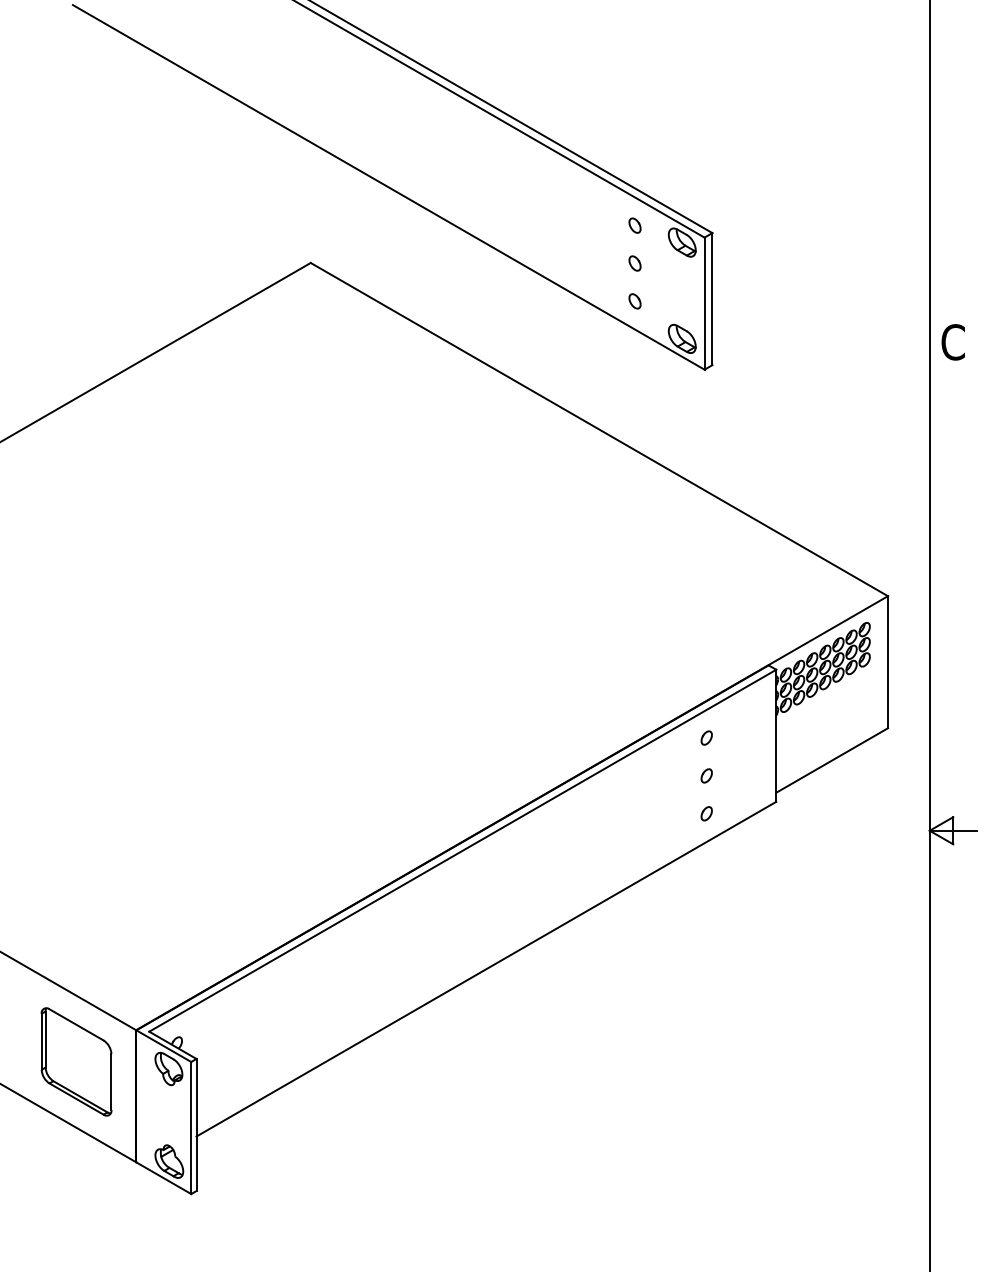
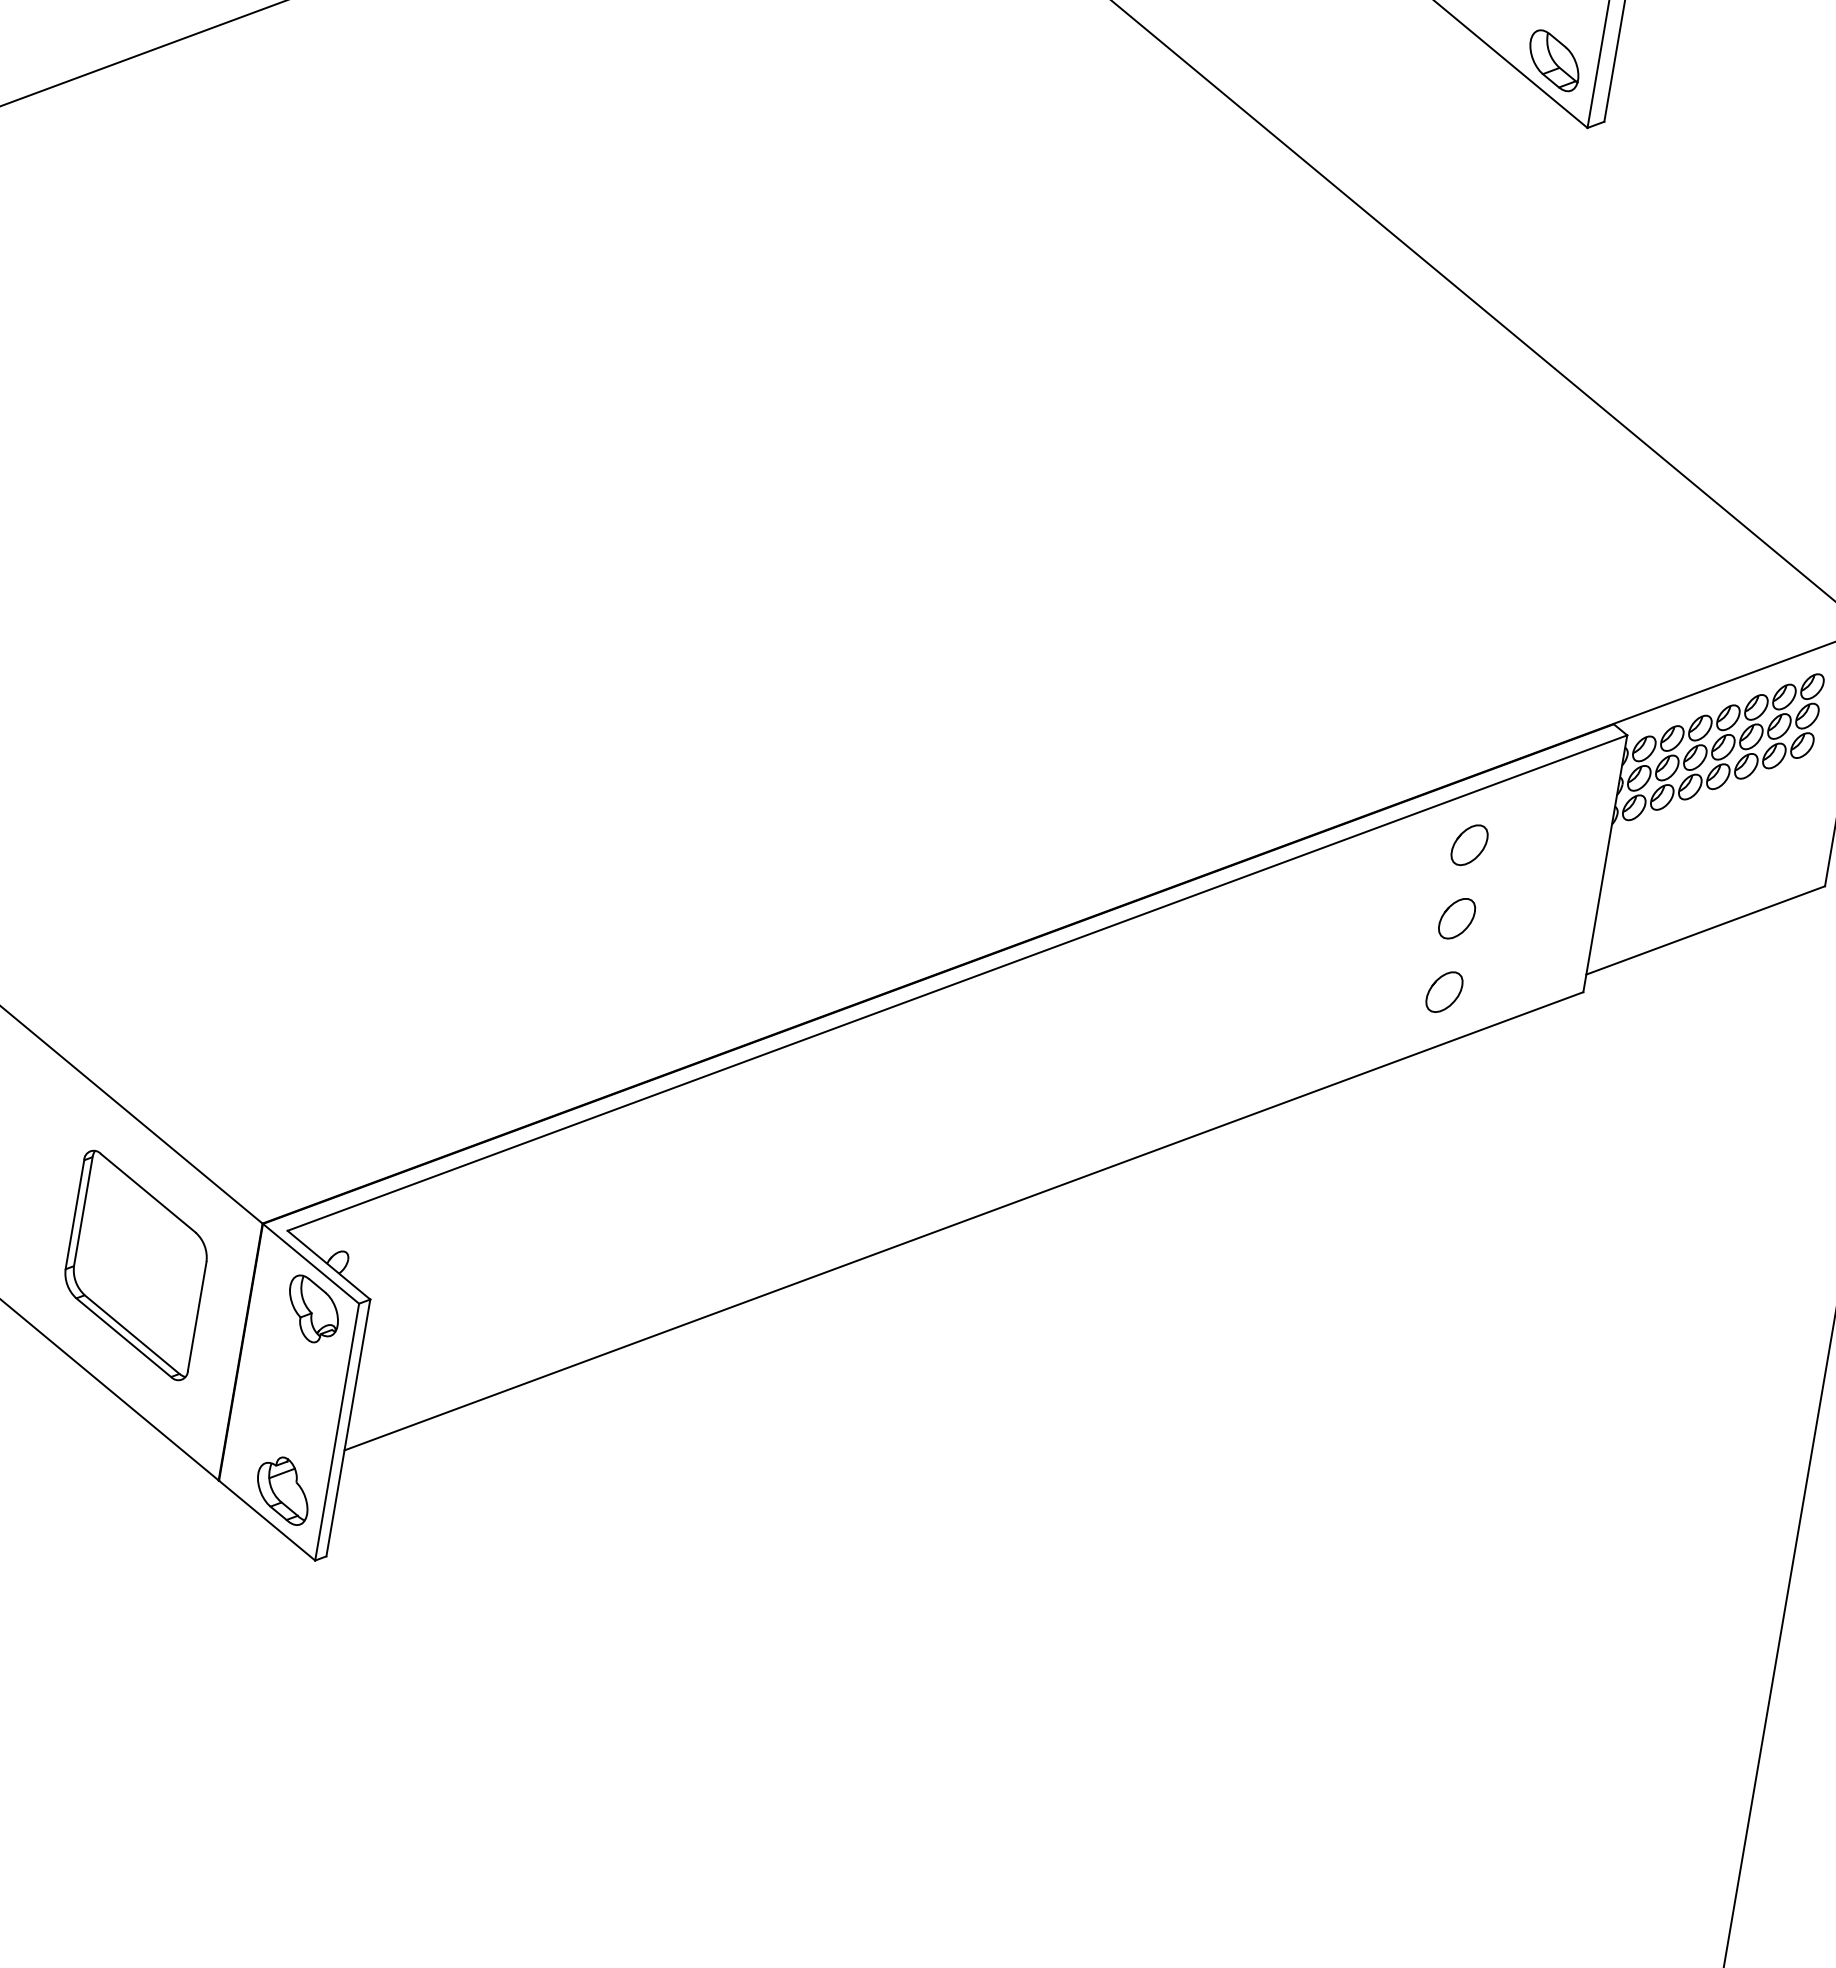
part: (706, 737) -> (1469, 843), size x1.6
part: (706, 775) -> (1456, 917), size x1.6
part: (706, 813) -> (1443, 991), size x1.6

